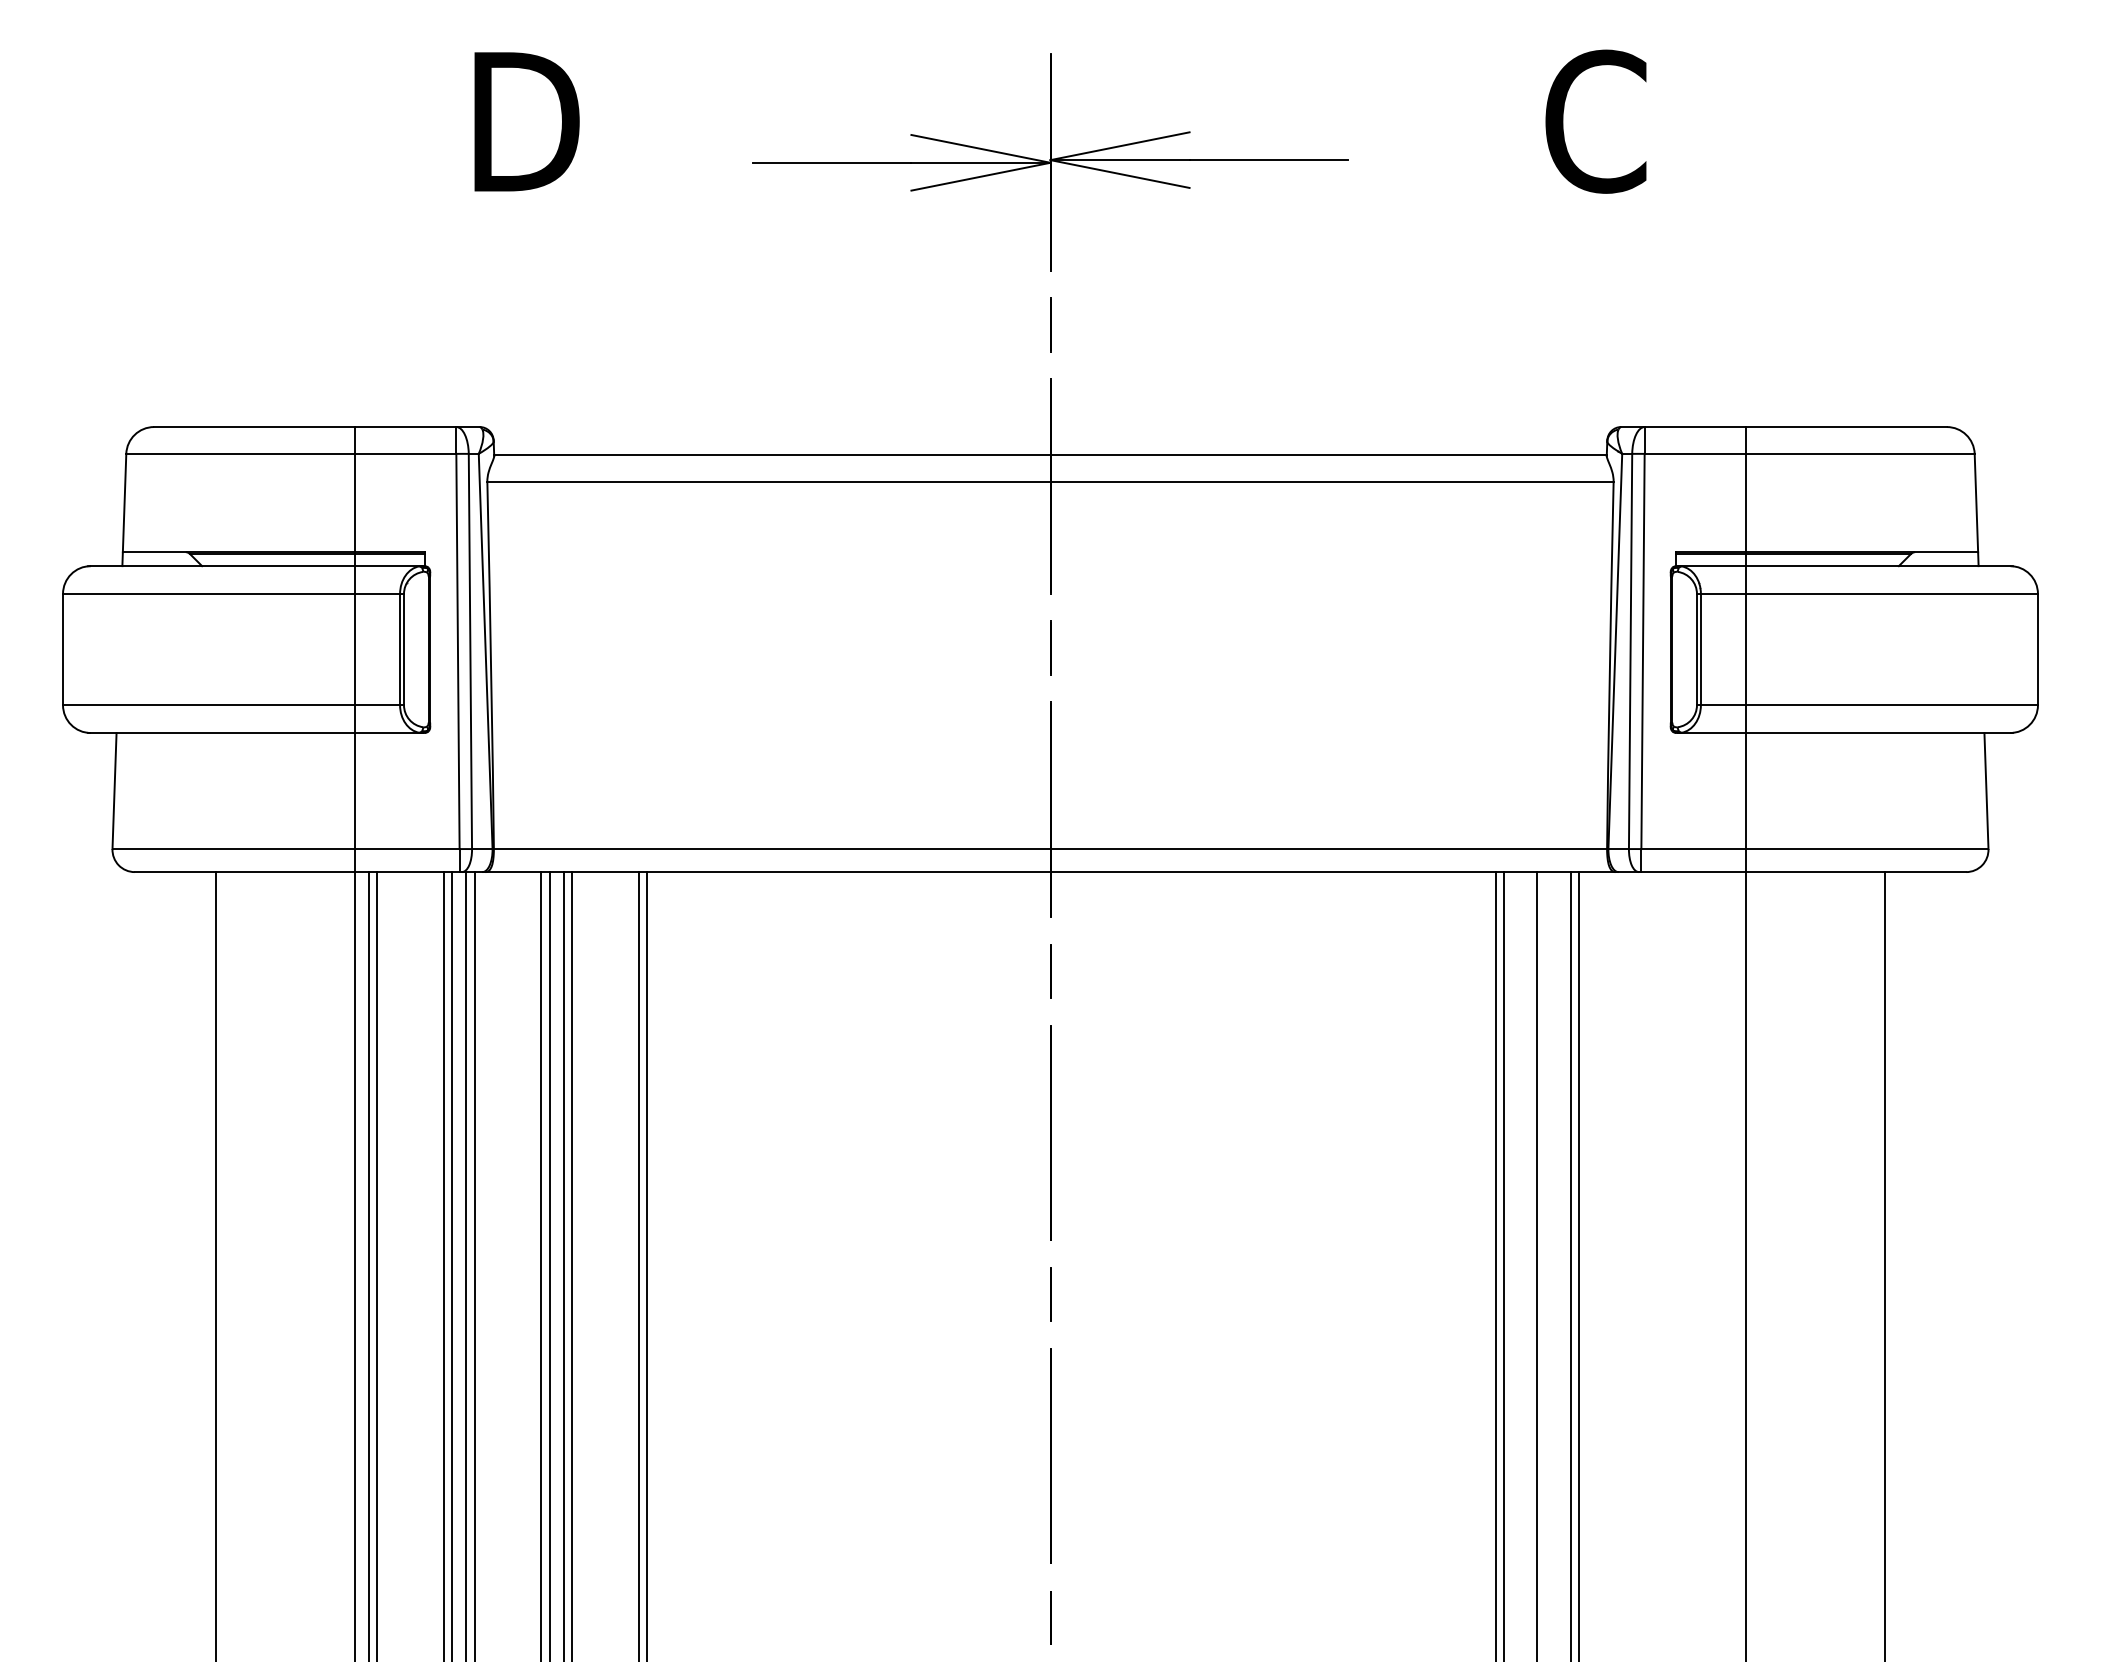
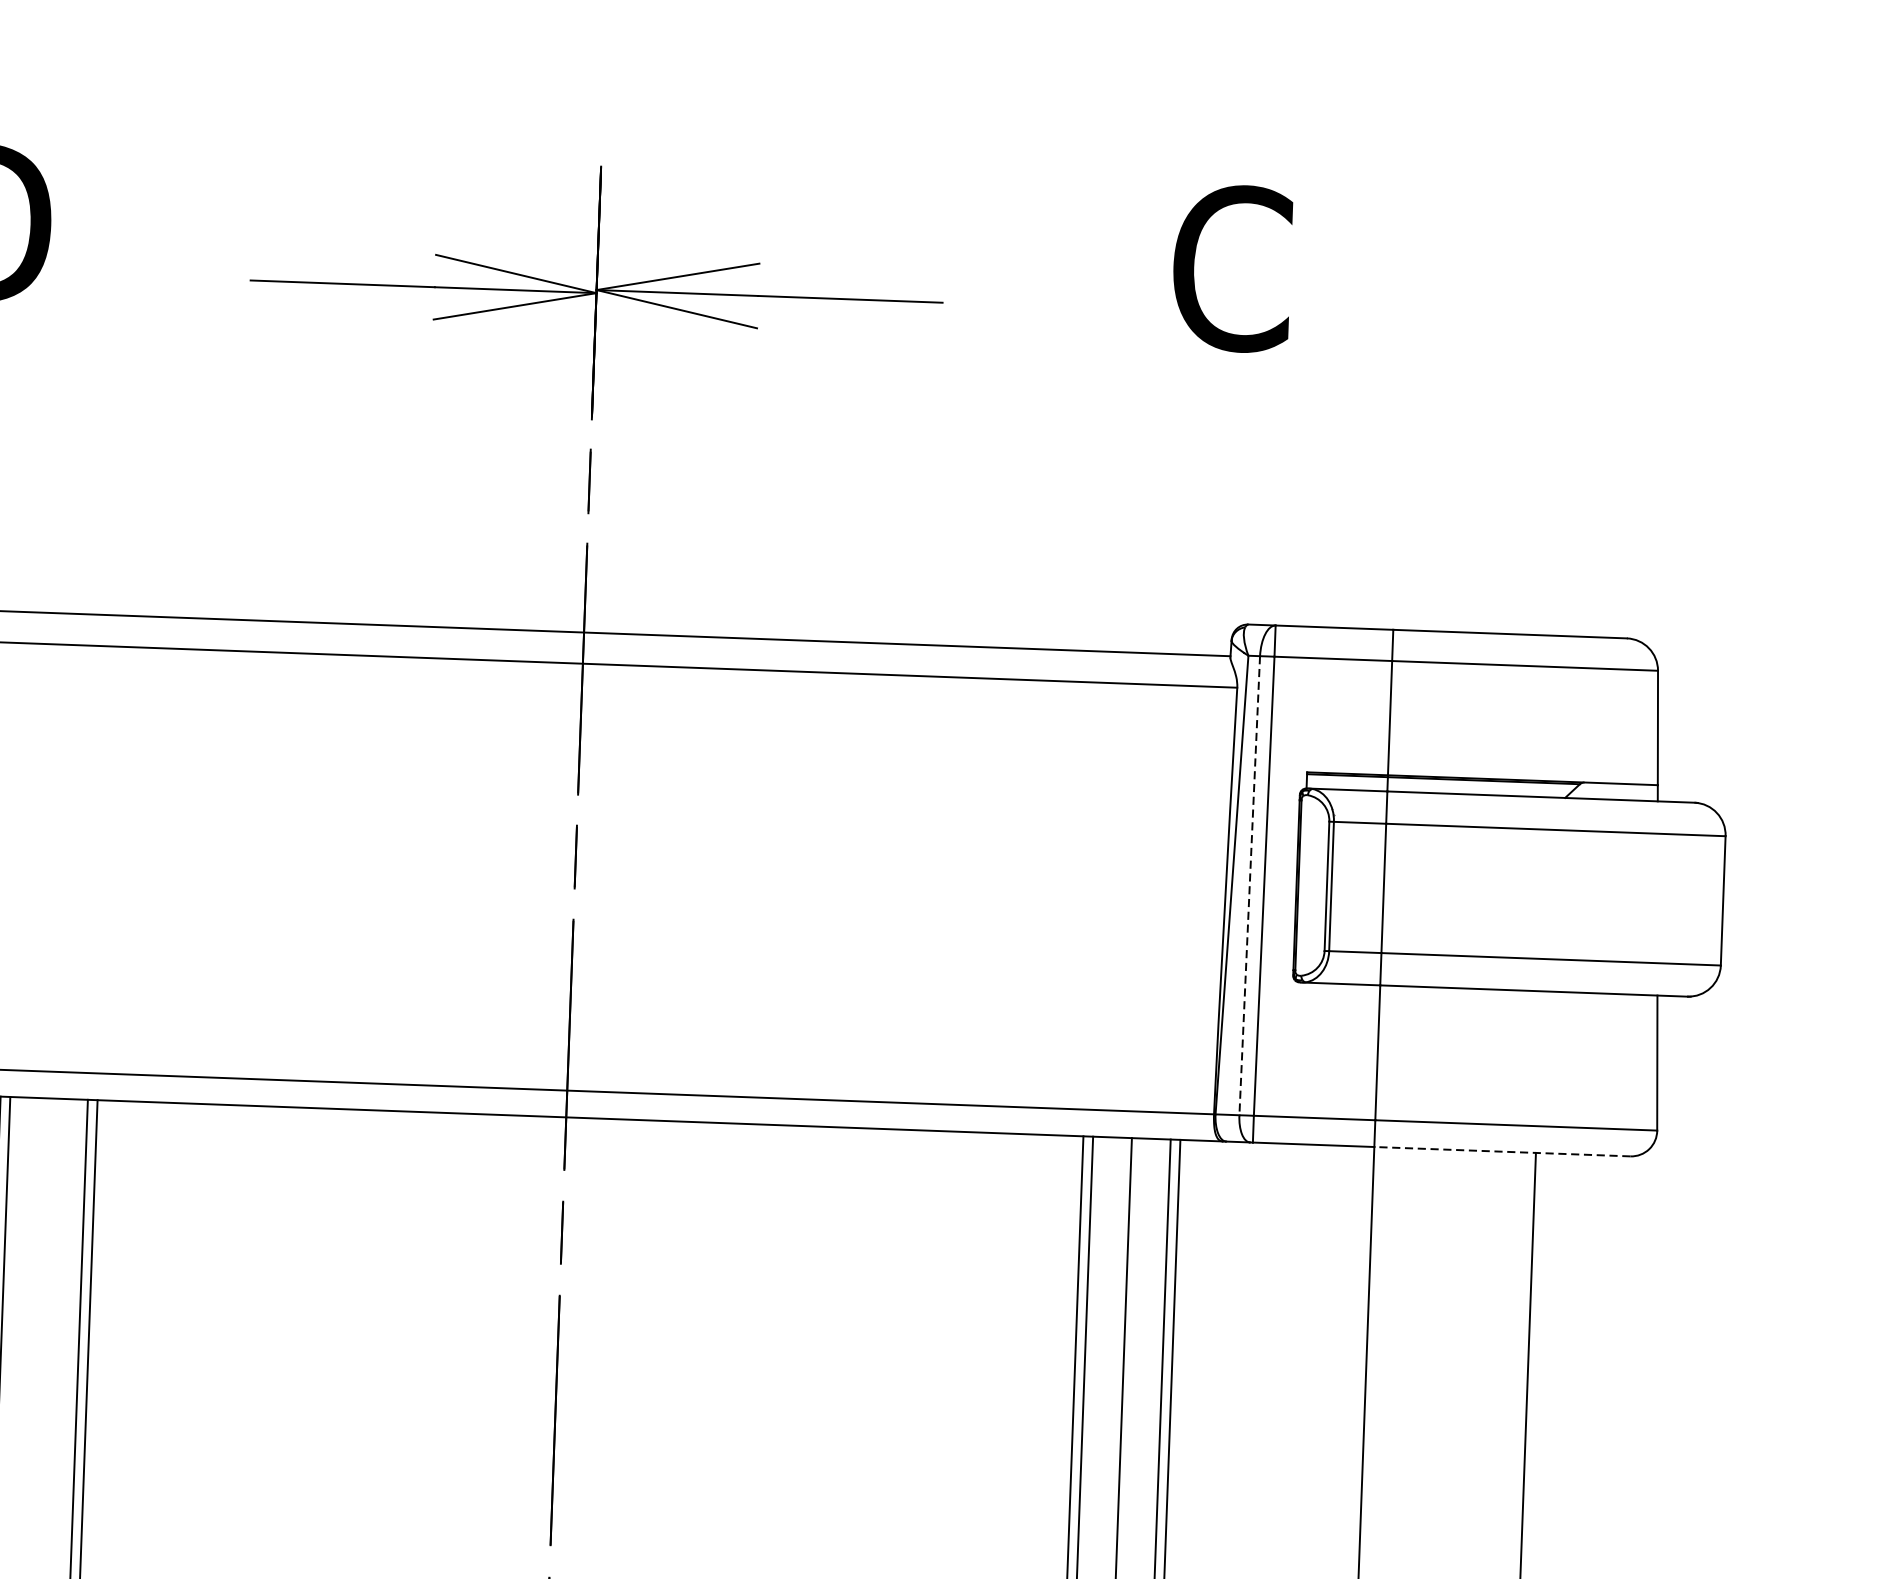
line: (1630, 651) -> (1249, 885), solid -> dashed
line: (1855, 872) -> (1501, 1152), solid -> dashed

